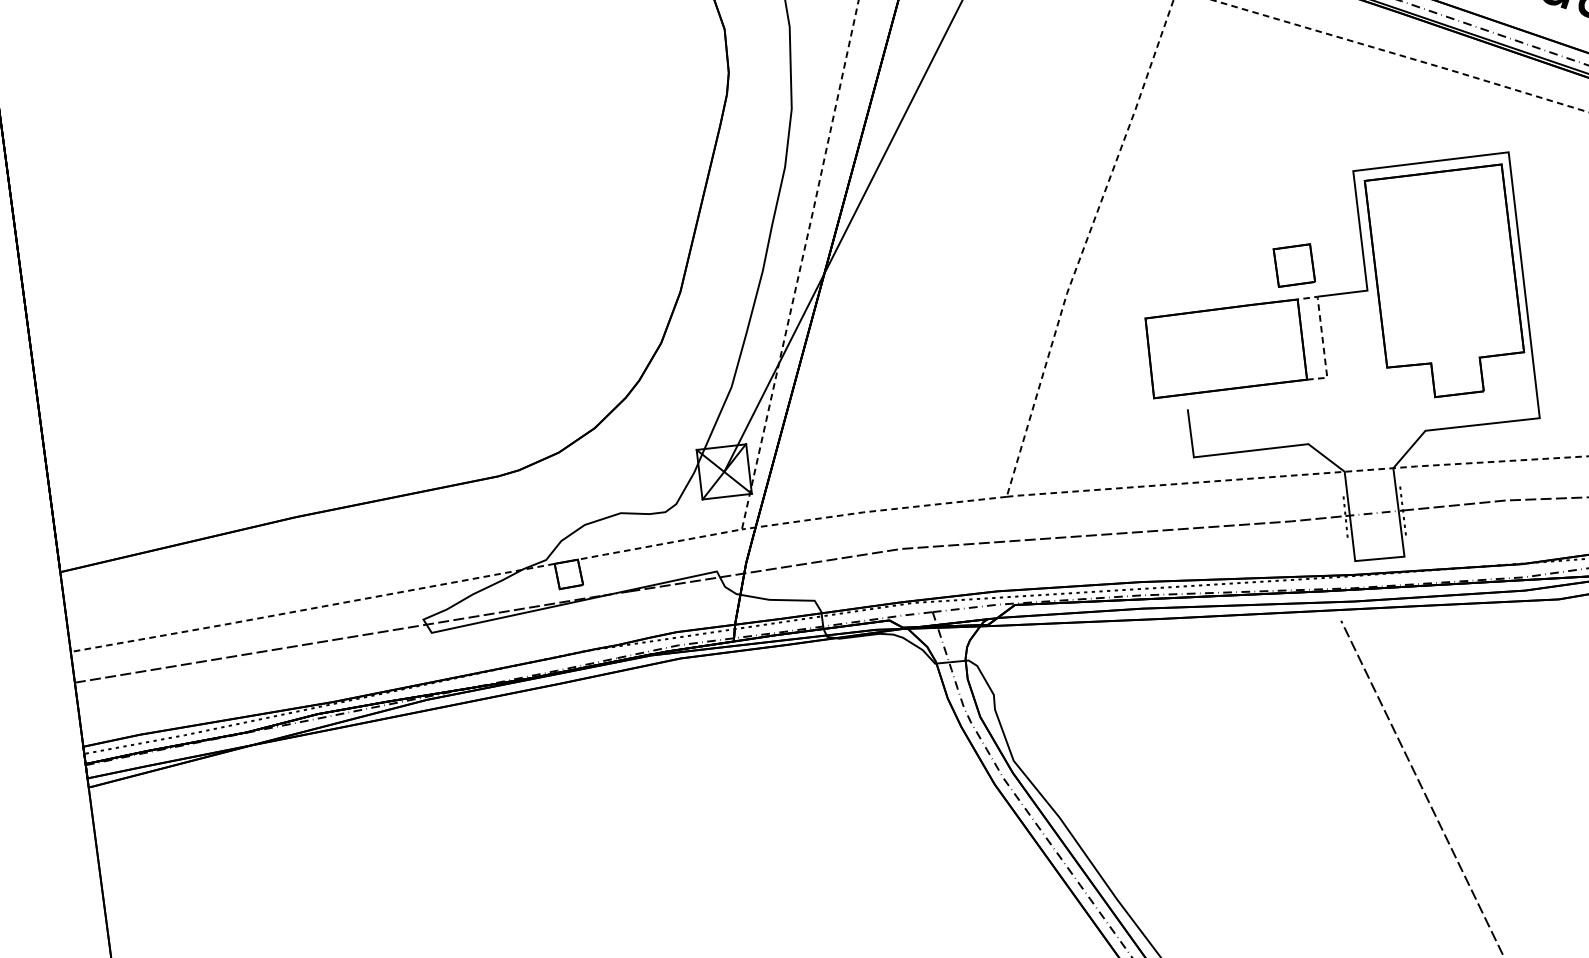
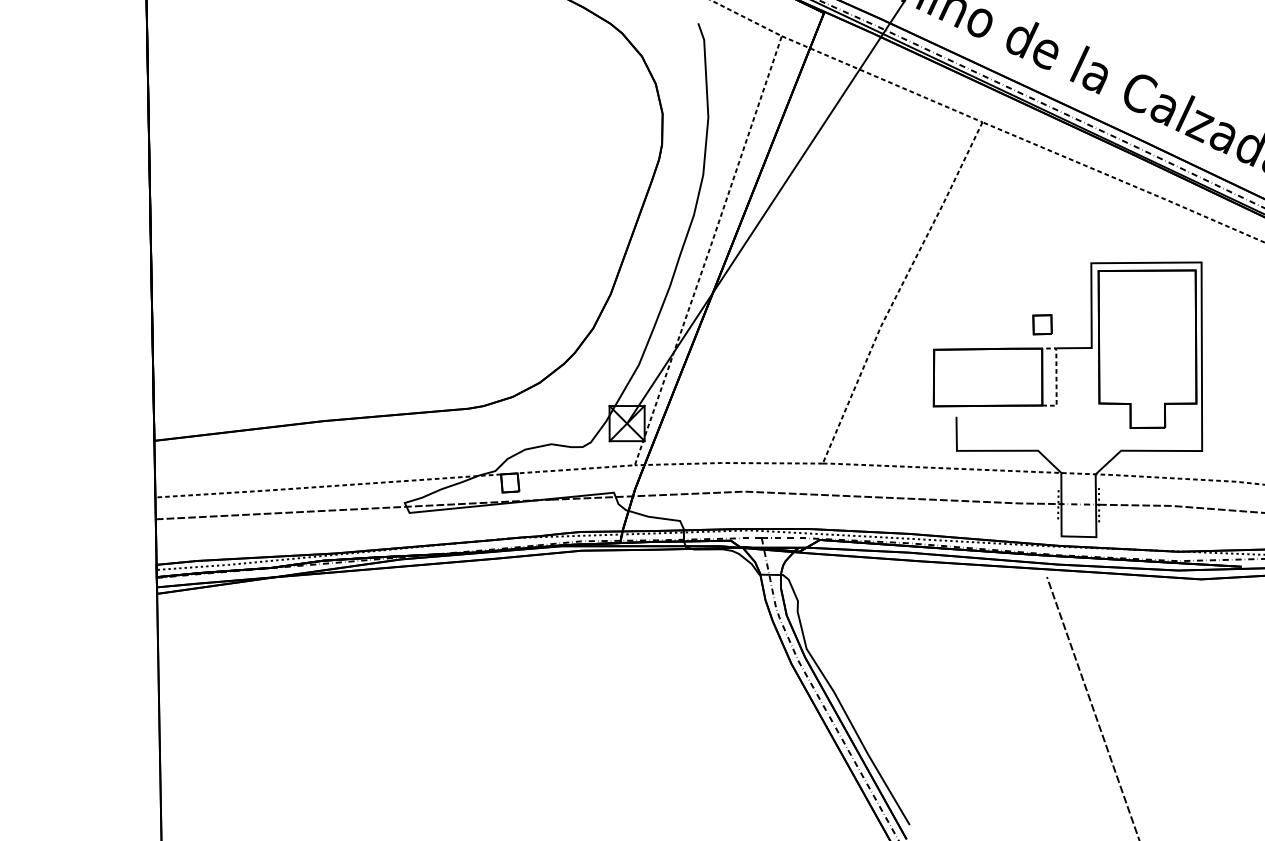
part: (1294, 265) -> (1042, 324), size x0.7

